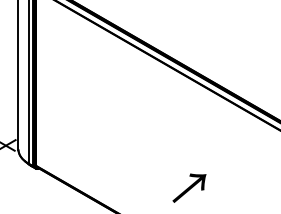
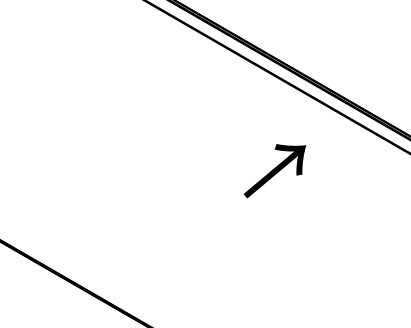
text: (189, 187) -> (275, 169), moved

